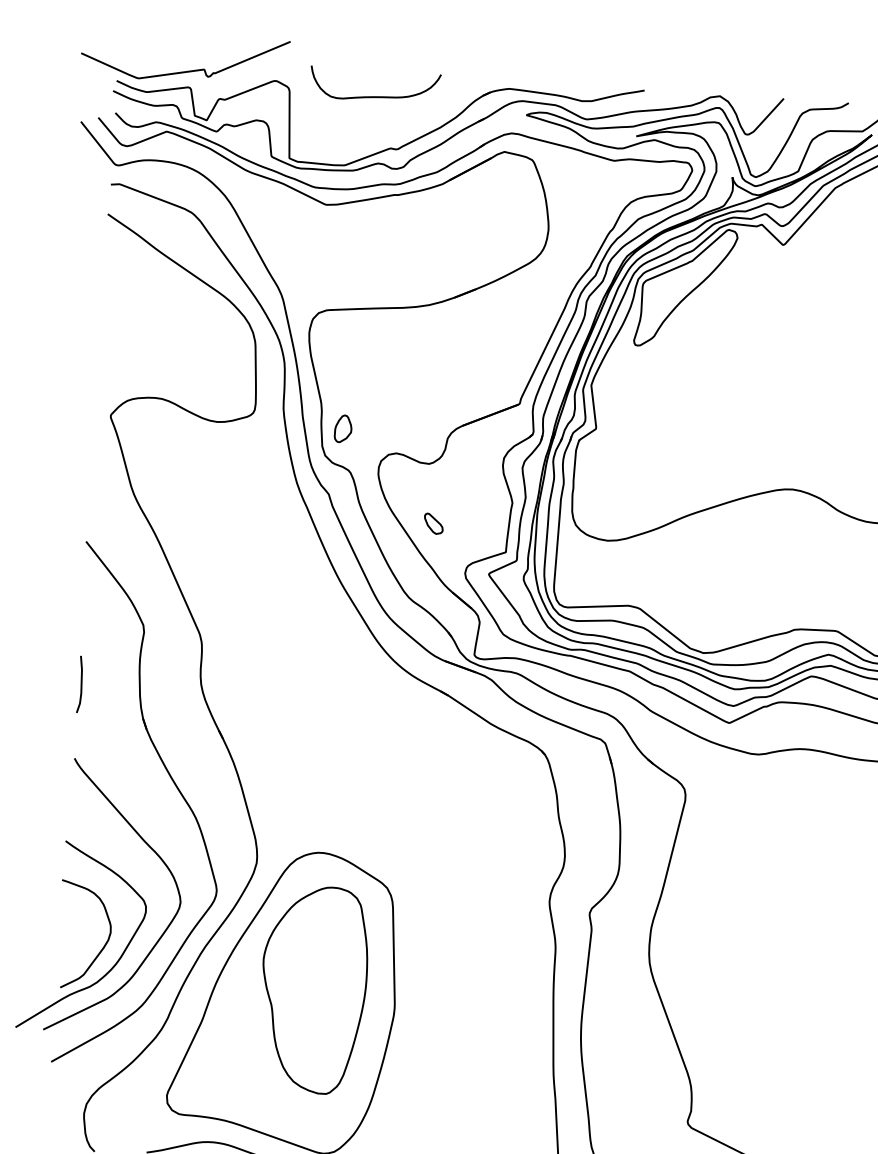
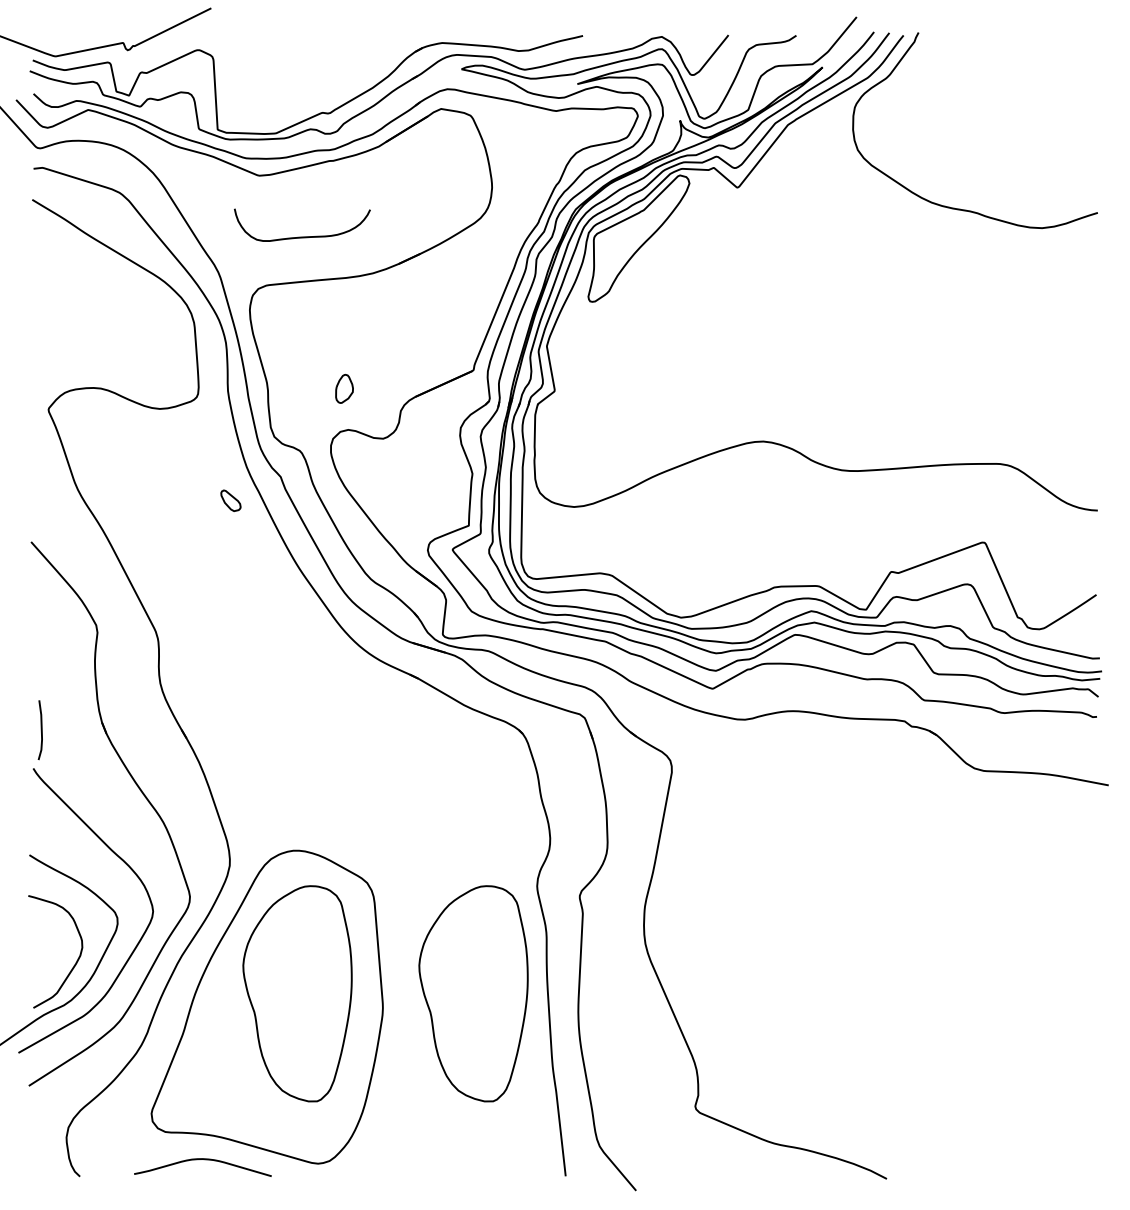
curve: (374, 96) -> (302, 236), moved
part: (343, 428) -> (344, 388), moved
part: (433, 523) -> (230, 500), moved
line: (80, 684) -> (40, 730), moved
part: (482, 1000) -> (473, 993), added

